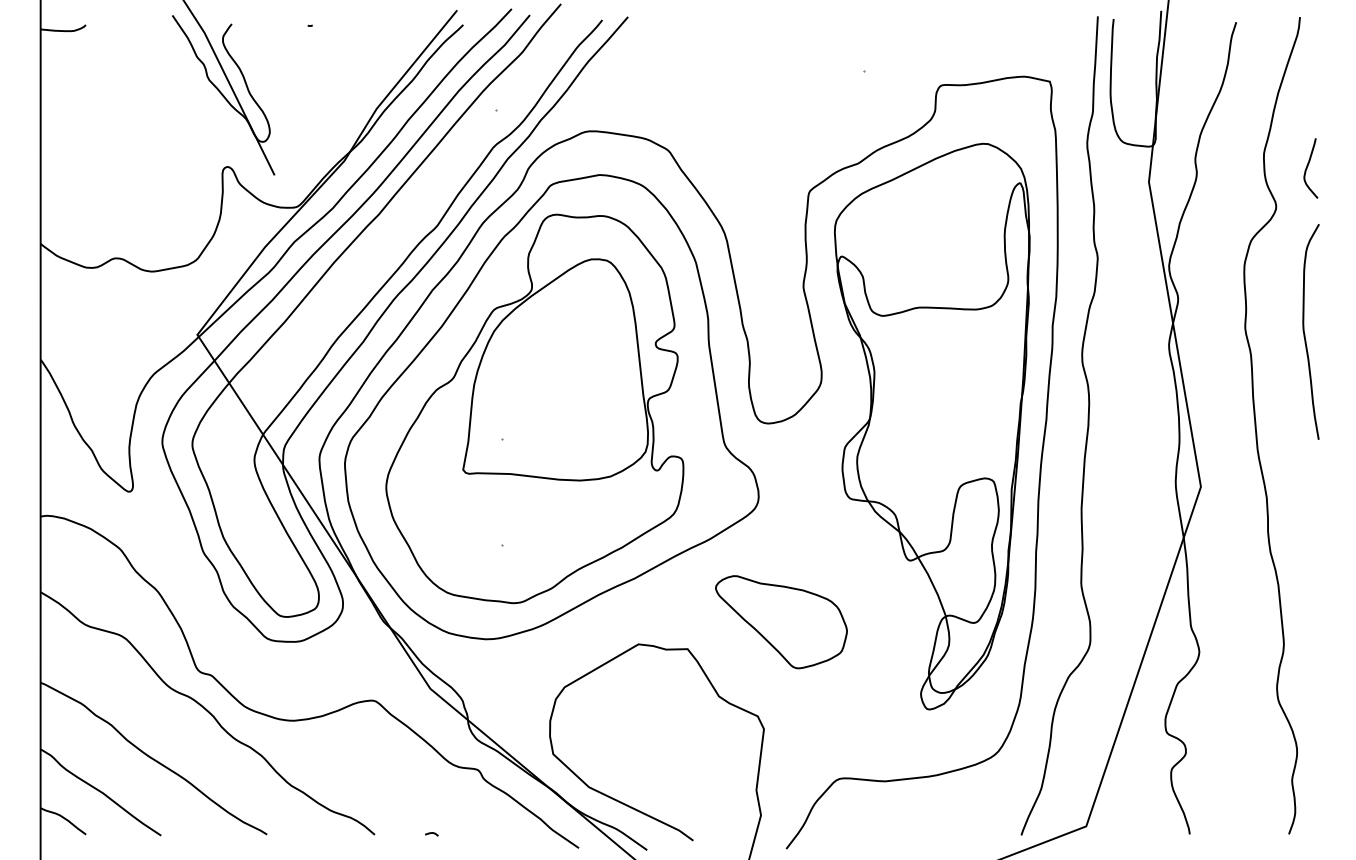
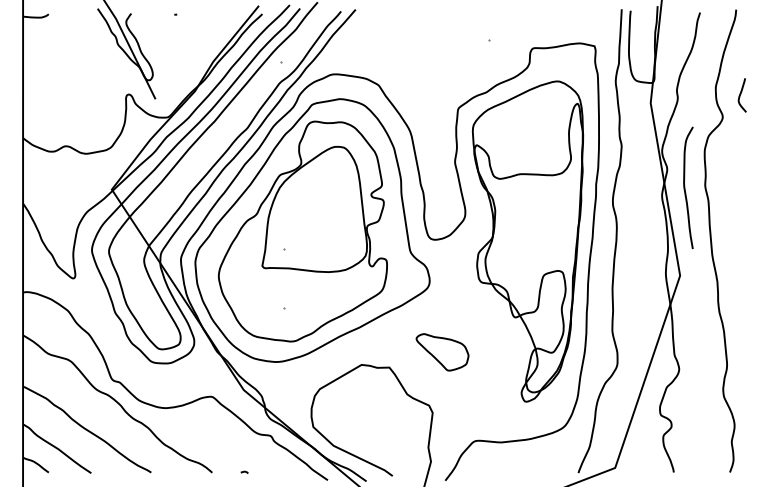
curve: (1305, 331) -> (685, 187), moved
part: (781, 622) -> (442, 352), size x0.7

